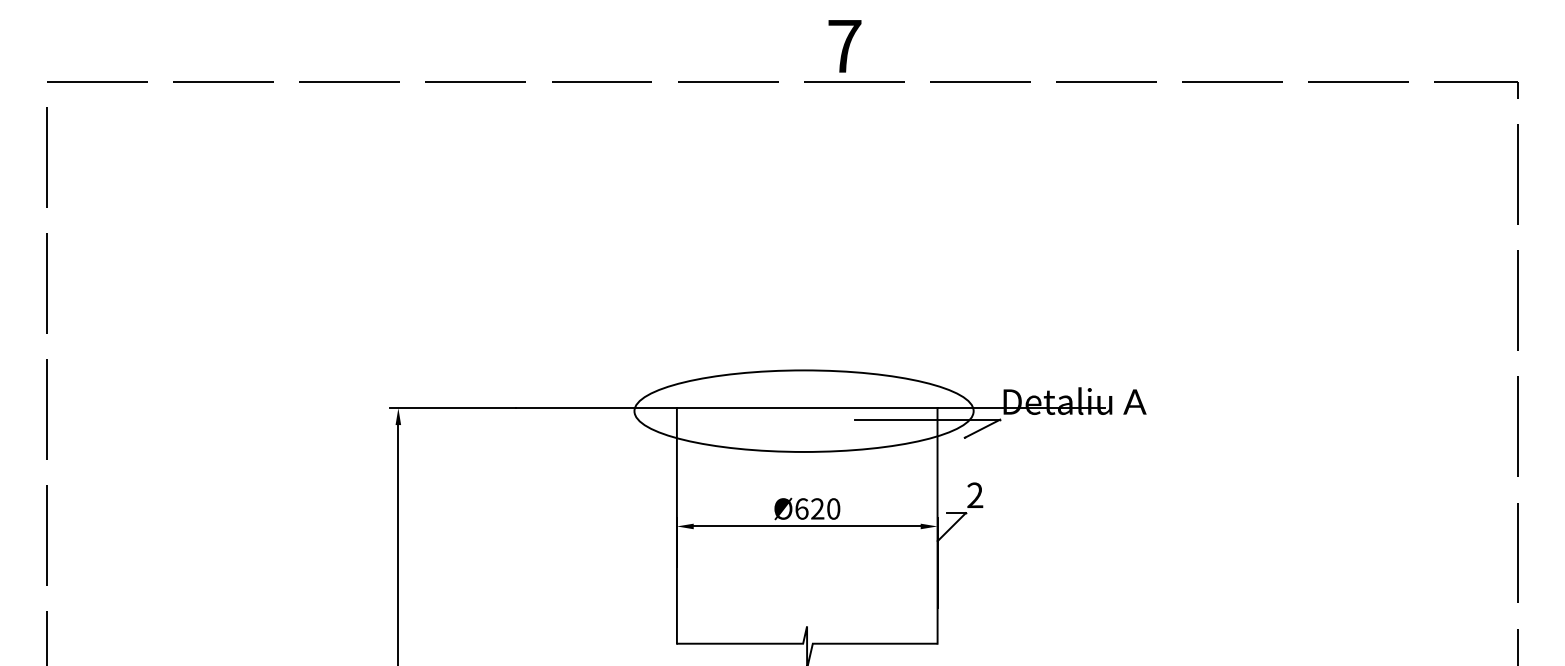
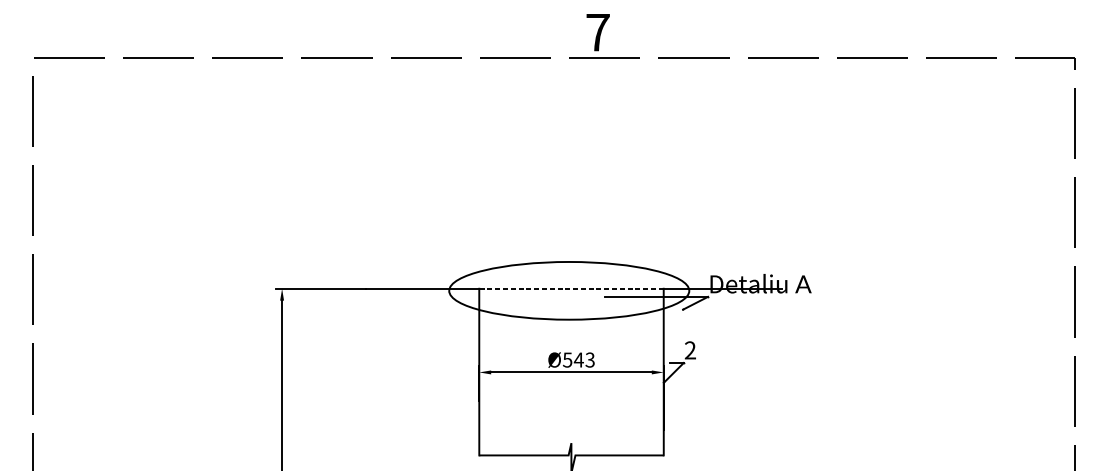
line: (806, 408) -> (570, 288), solid -> dashed
text: (817, 508) -> (578, 359), Ø620 -> Ø543

